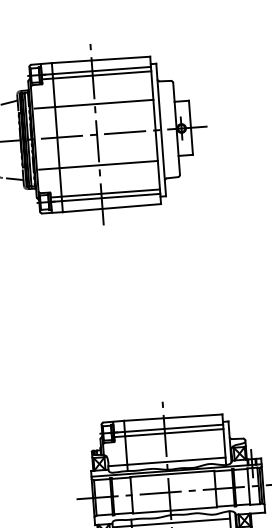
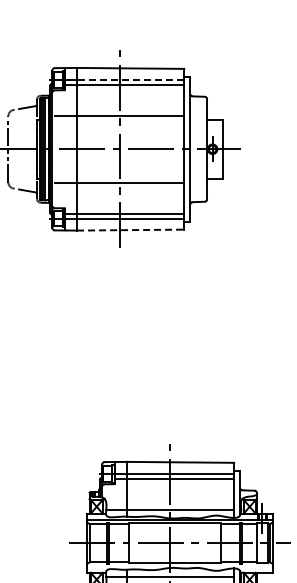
line: (101, 70) -> (130, 80), solid -> dashed
line: (111, 208) -> (130, 230), solid -> dashed

